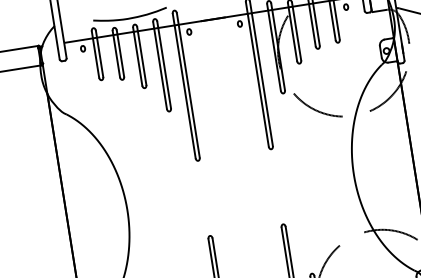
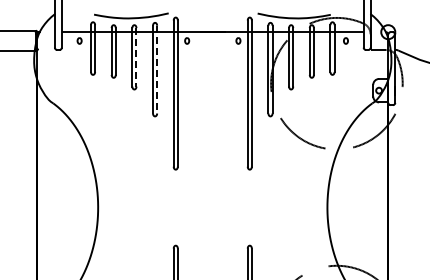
line: (141, 56) -> (136, 57), solid -> dashed
line: (164, 64) -> (157, 69), solid -> dashed

